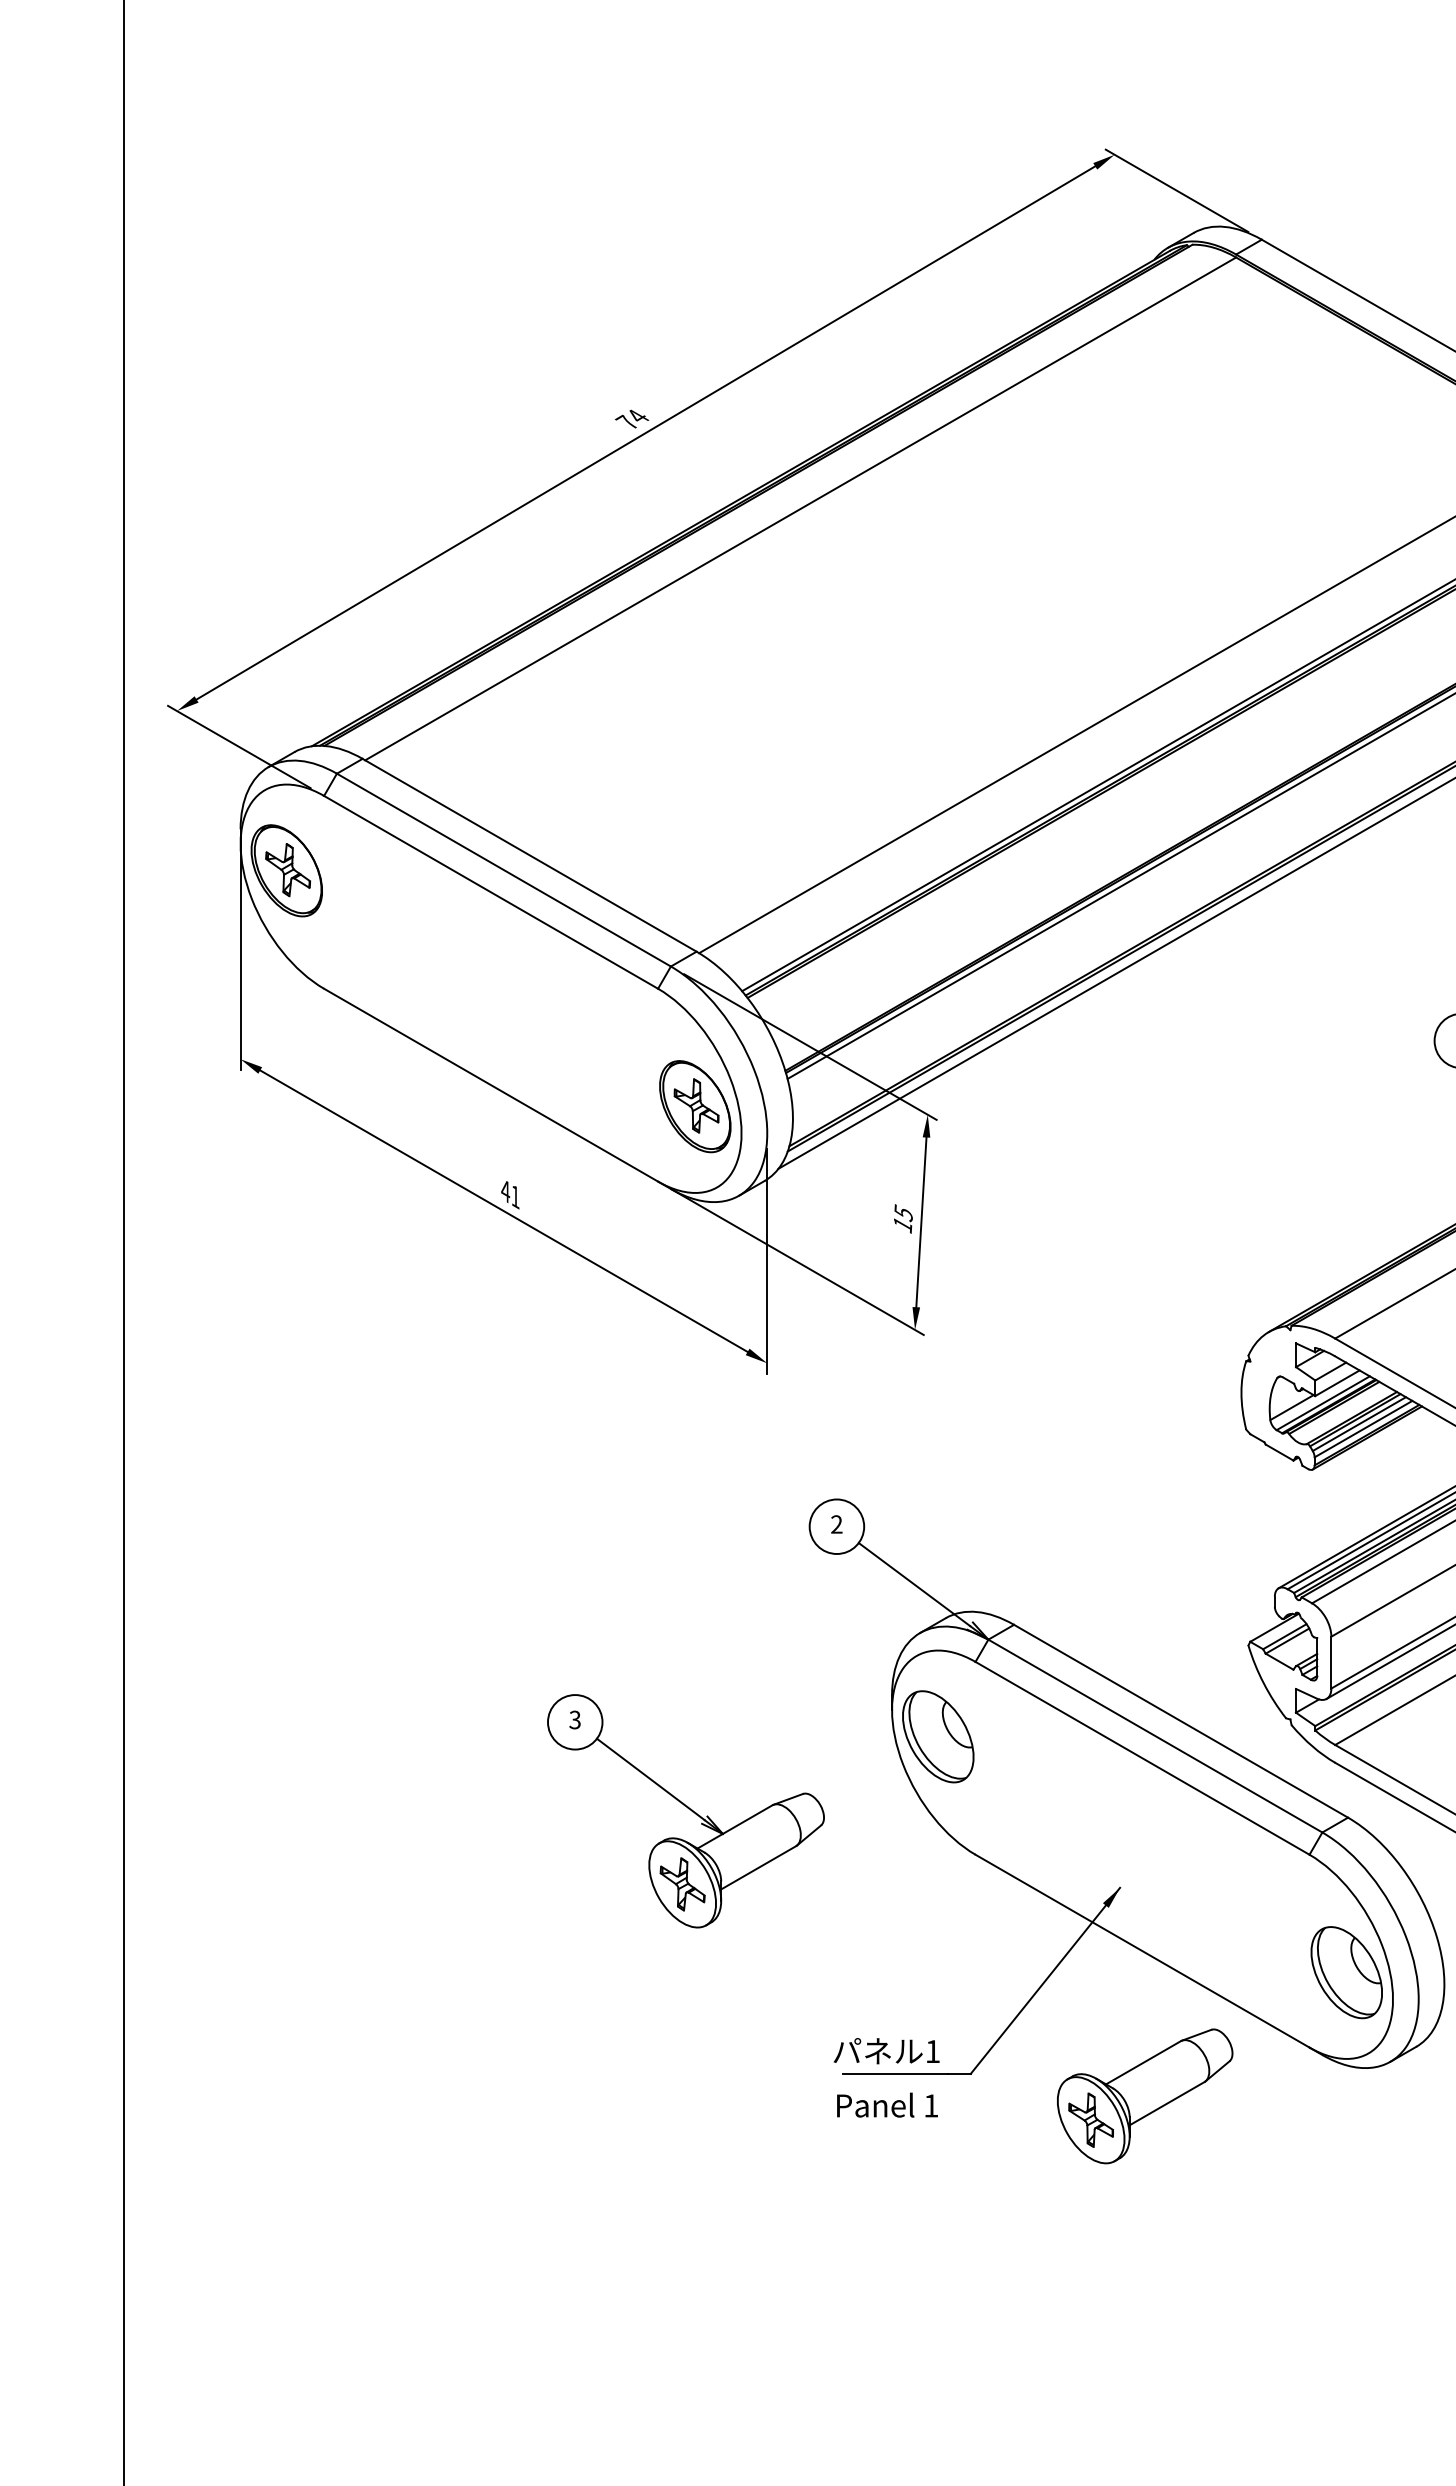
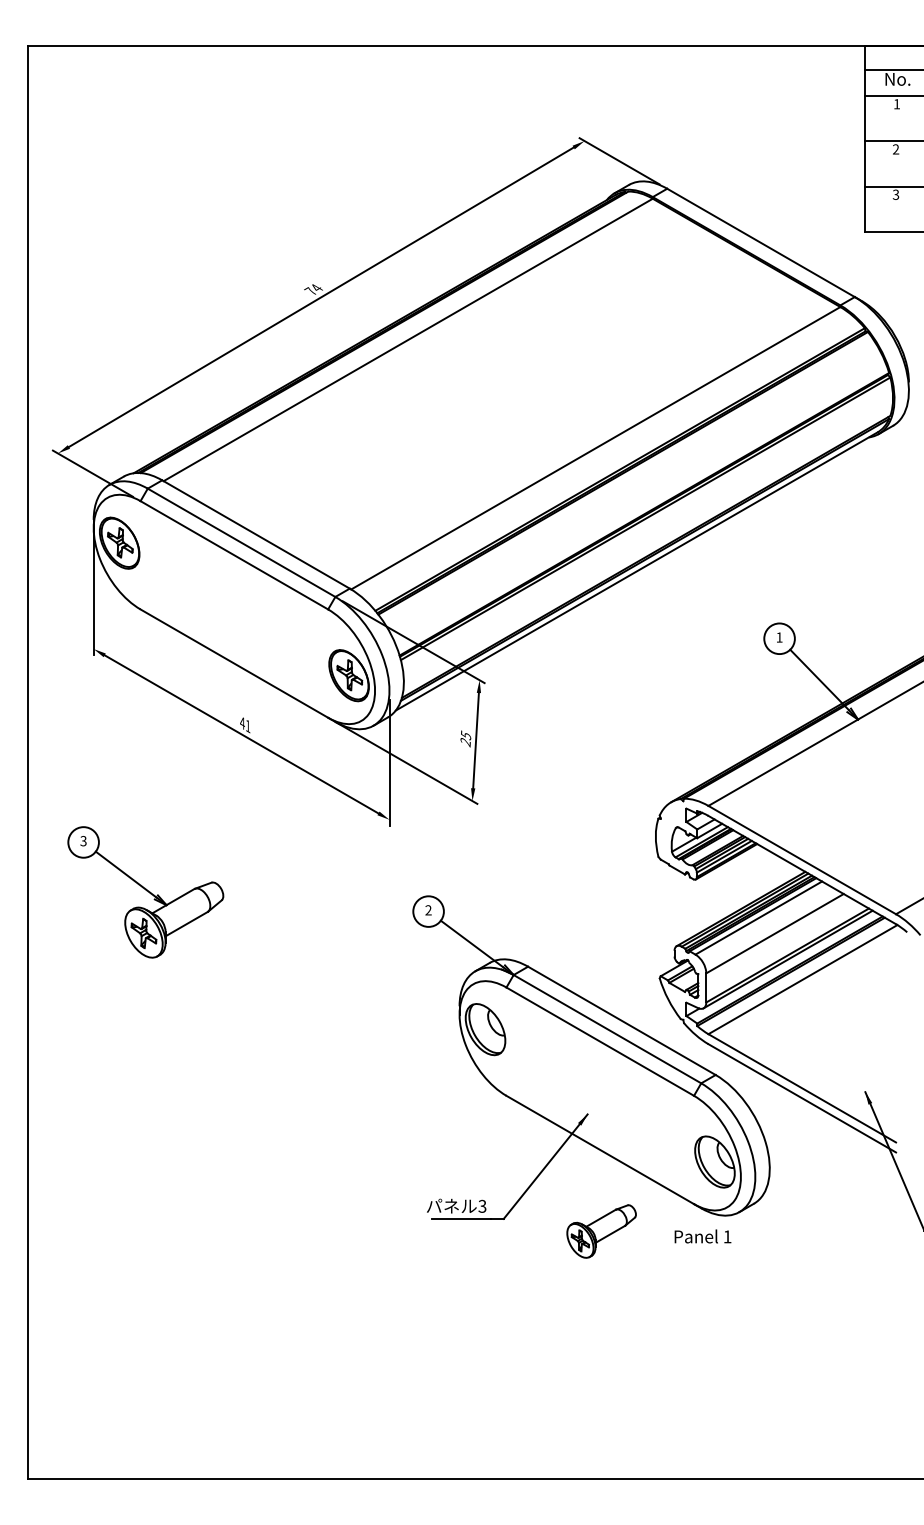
text: (902, 1225) -> (465, 742), 15 -> 25
part: (685, 1811) -> (145, 892), moved
text: (932, 2050) -> (482, 1205), 1 -> 3
part: (1144, 2096) -> (601, 1231), size x0.7
text: (886, 2105) -> (702, 1236), moved

